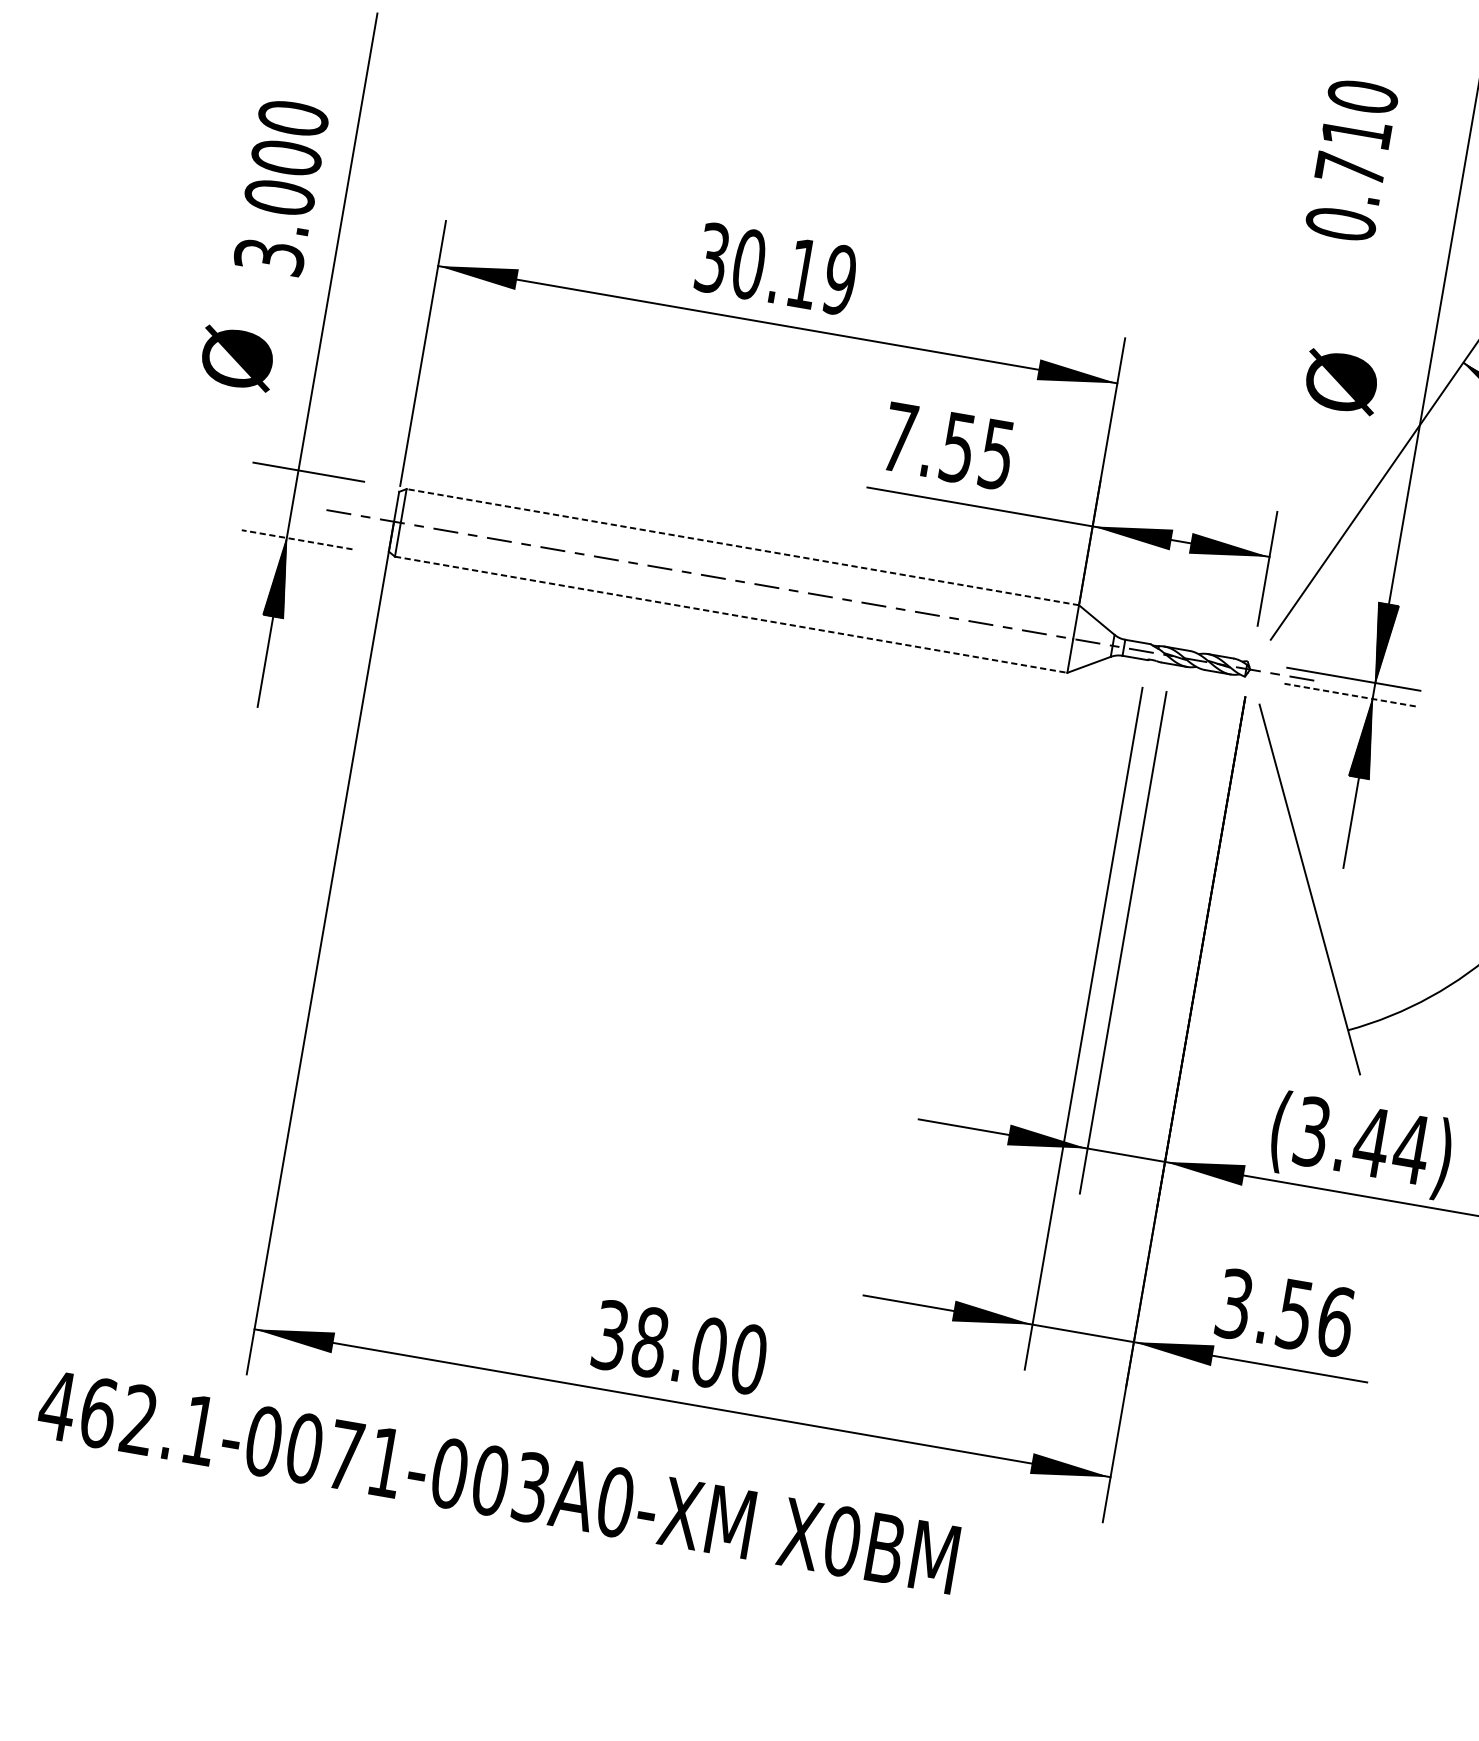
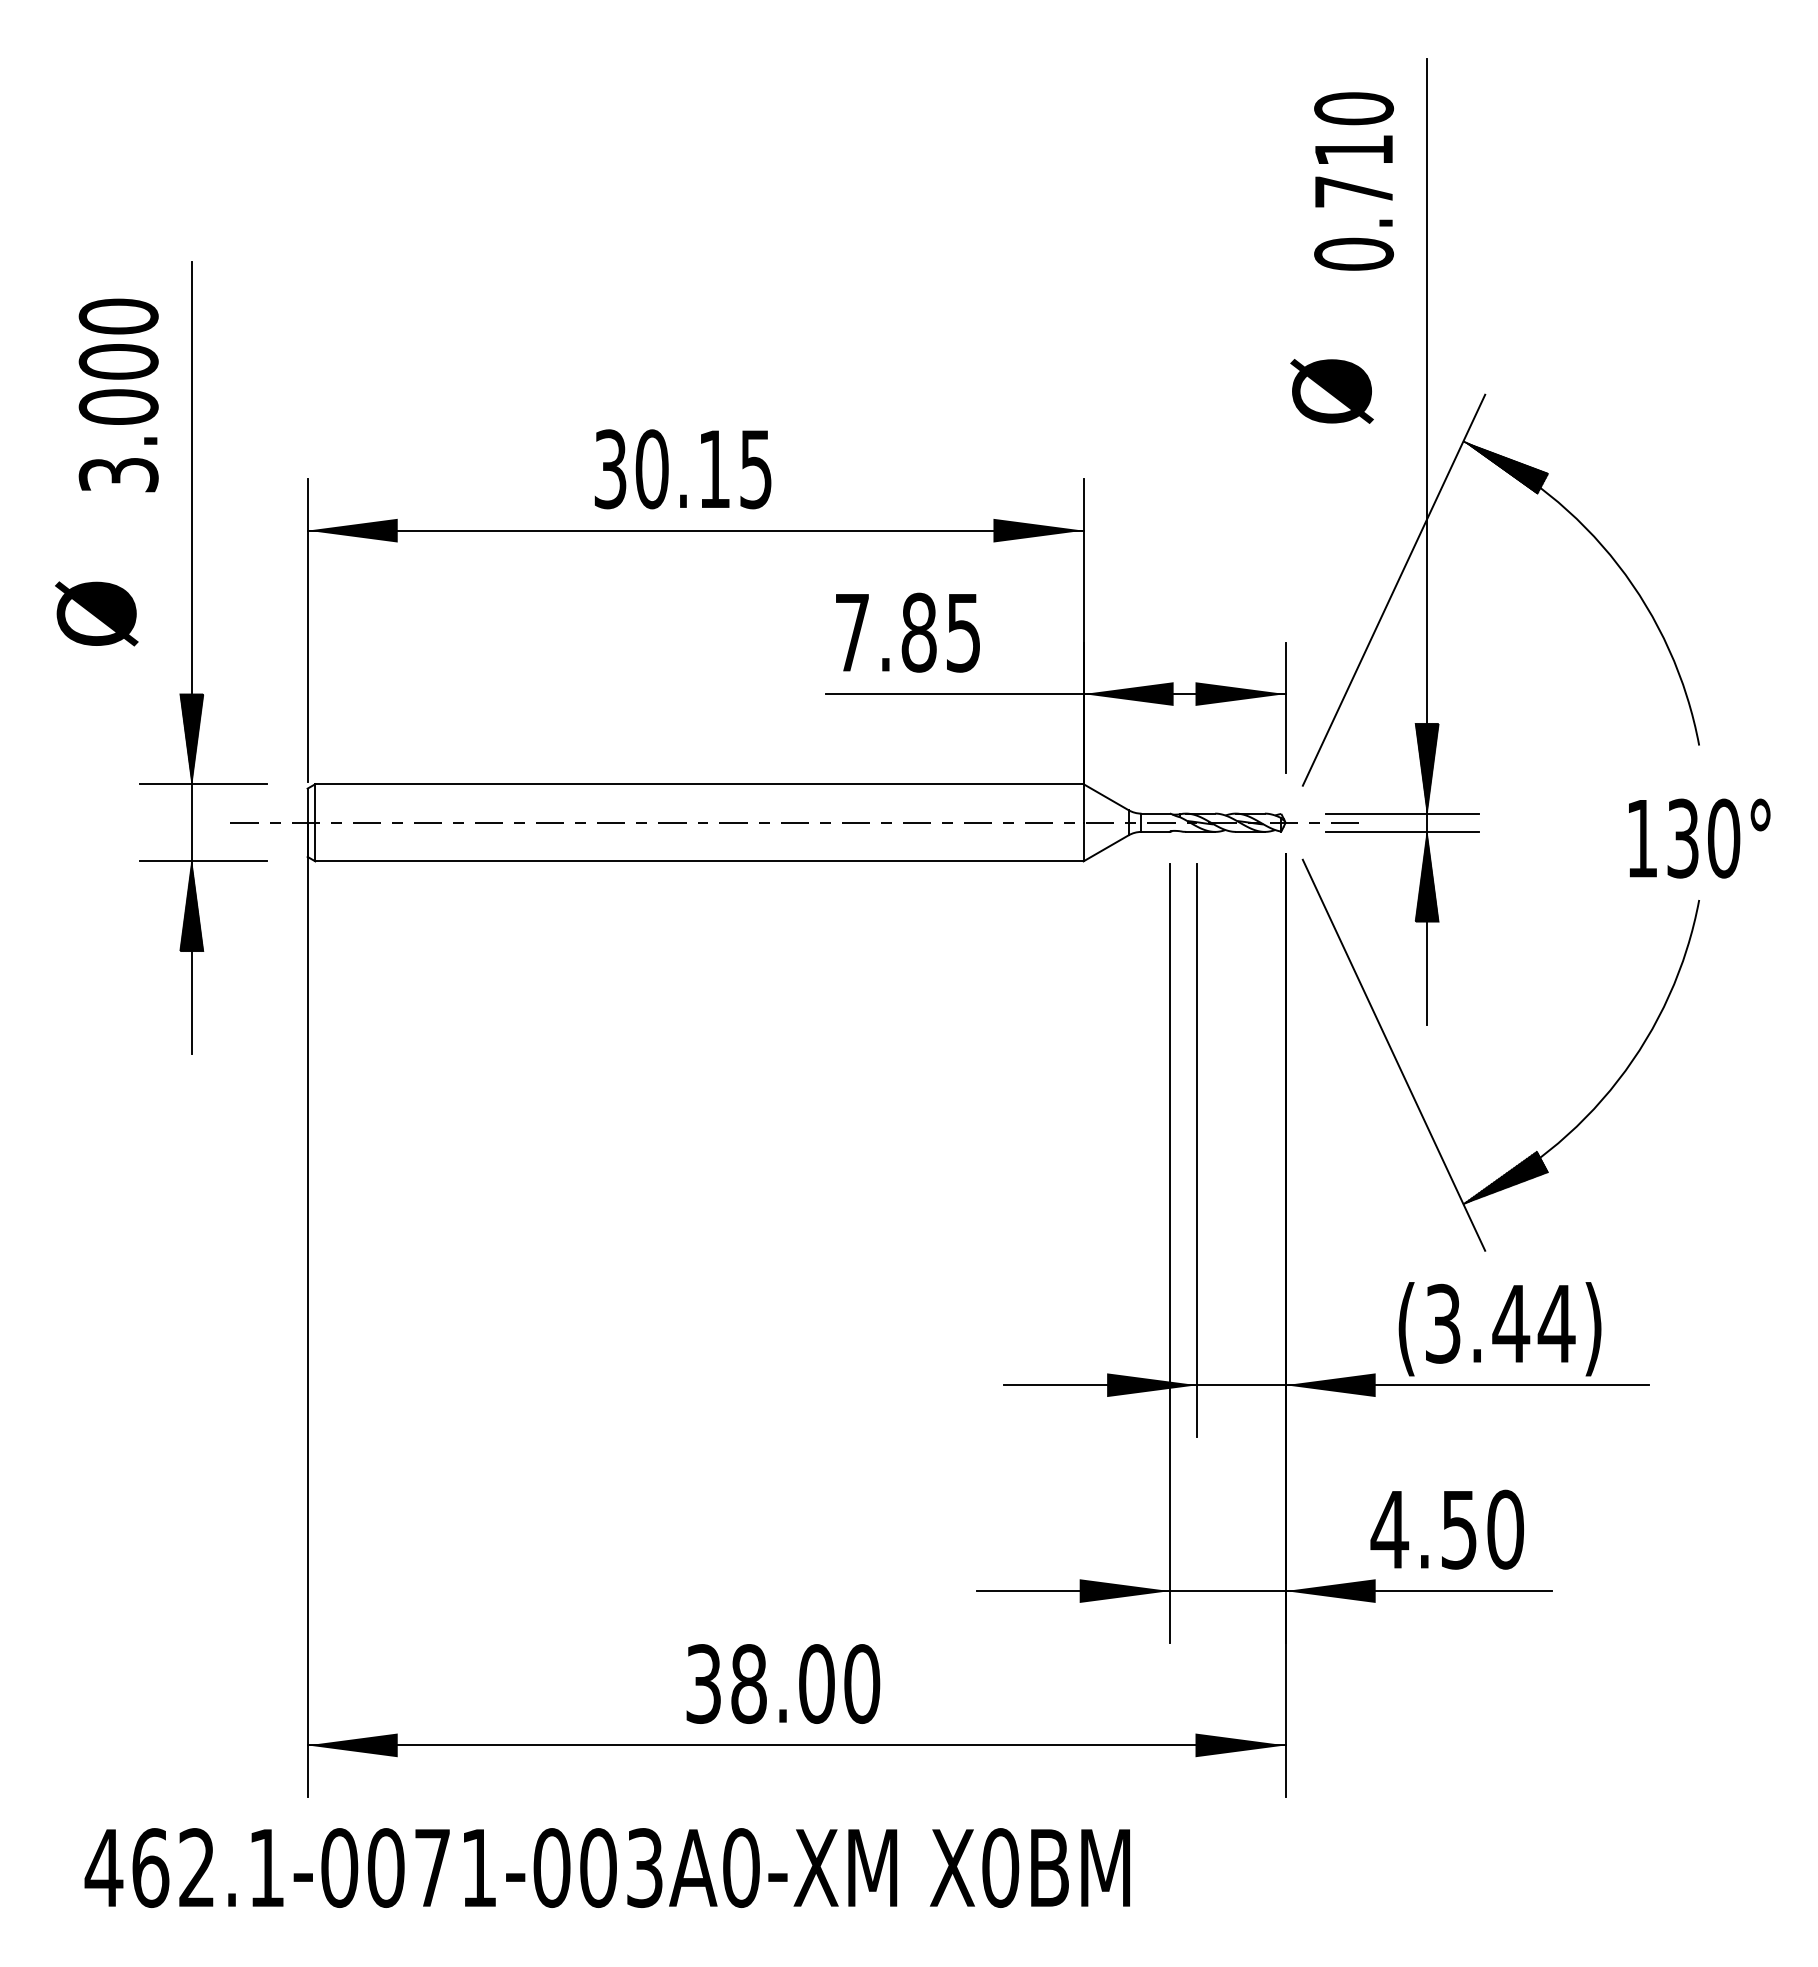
text: (1351, 160) -> (1353, 181), moved
text: (281, 187) -> (118, 395), moved
text: (839, 280) -> (755, 469), 30.19 -> 30.15
text: (237, 358) -> (96, 613), moved
text: (1341, 382) -> (1331, 391), moved
hatch: (305, 430) -> (191, 738), added
text: (957, 447) -> (918, 632), 7.55 -> 7.85
line: (297, 539) -> (203, 861), dashed -> solid
line: (741, 547) -> (698, 784), dashed -> solid
line: (731, 614) -> (699, 861), dashed -> solid
line: (1351, 695) -> (1403, 831), dashed -> solid
hatch: (1388, 1013) -> (1505, 1177), added
text: (1284, 1312) -> (1447, 1529), 3.56 -> 4.50

